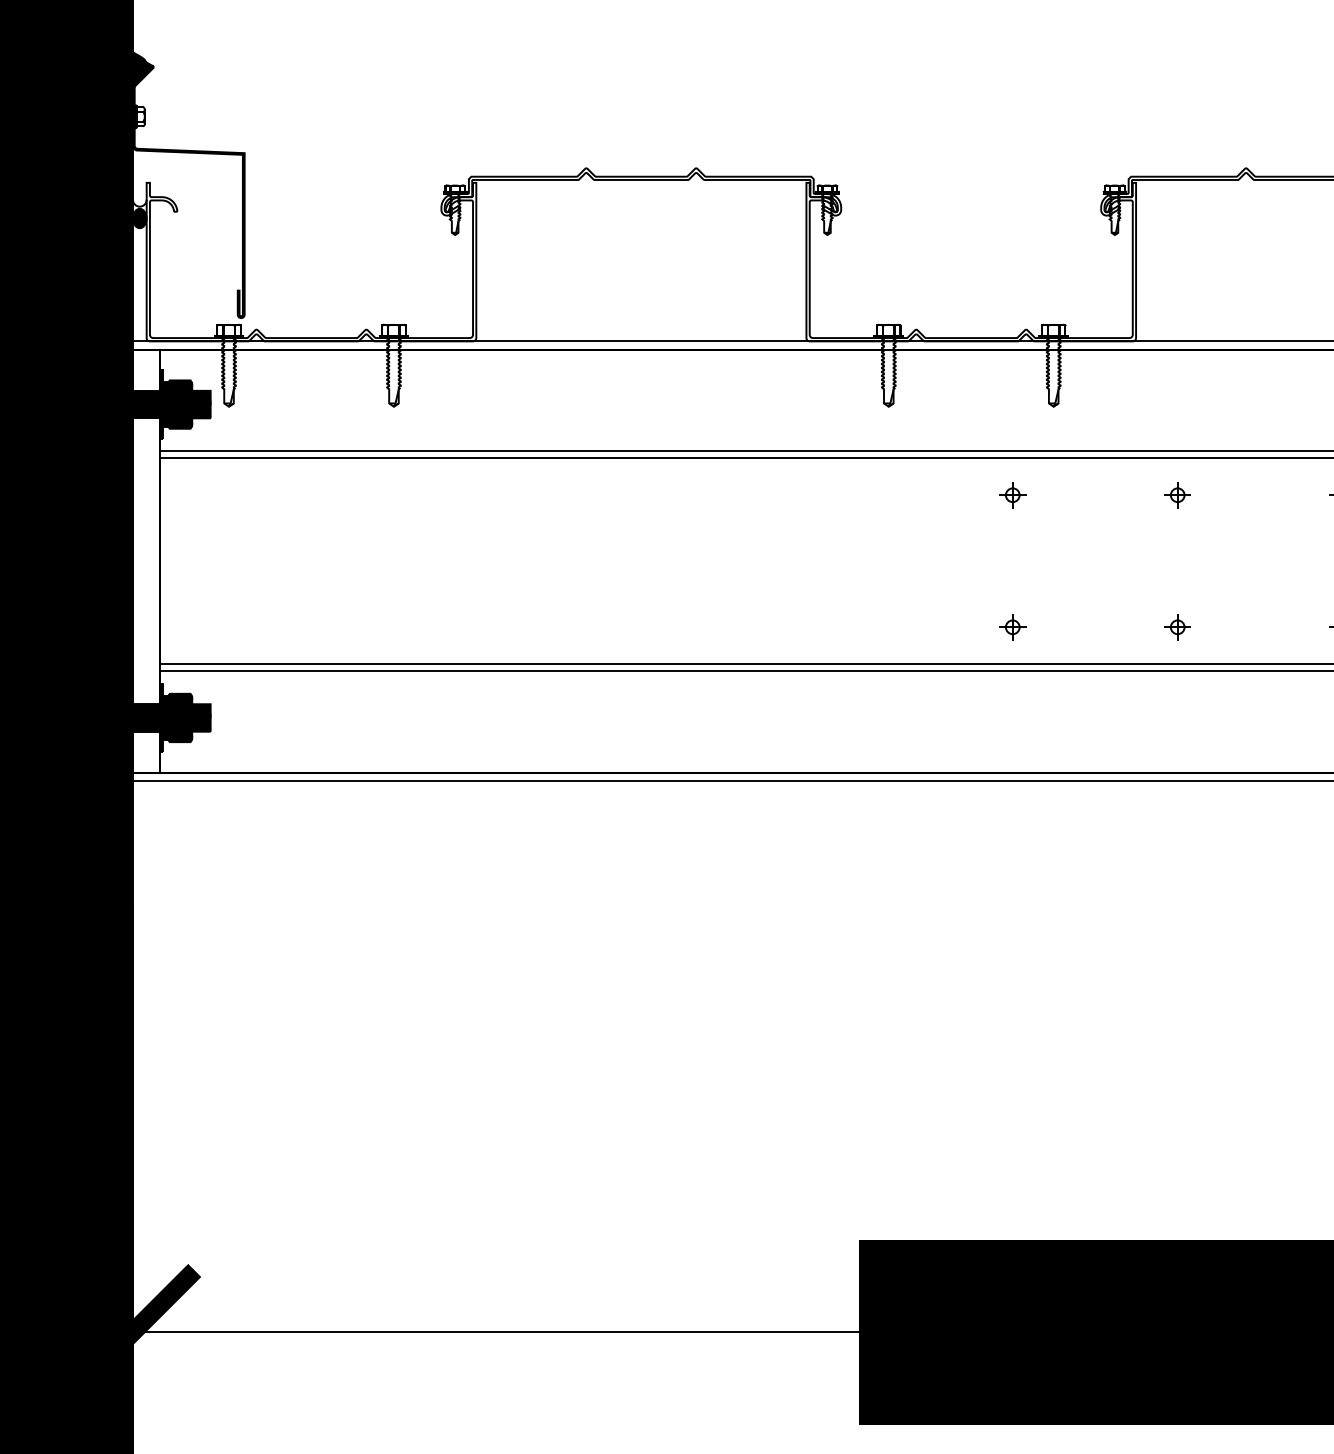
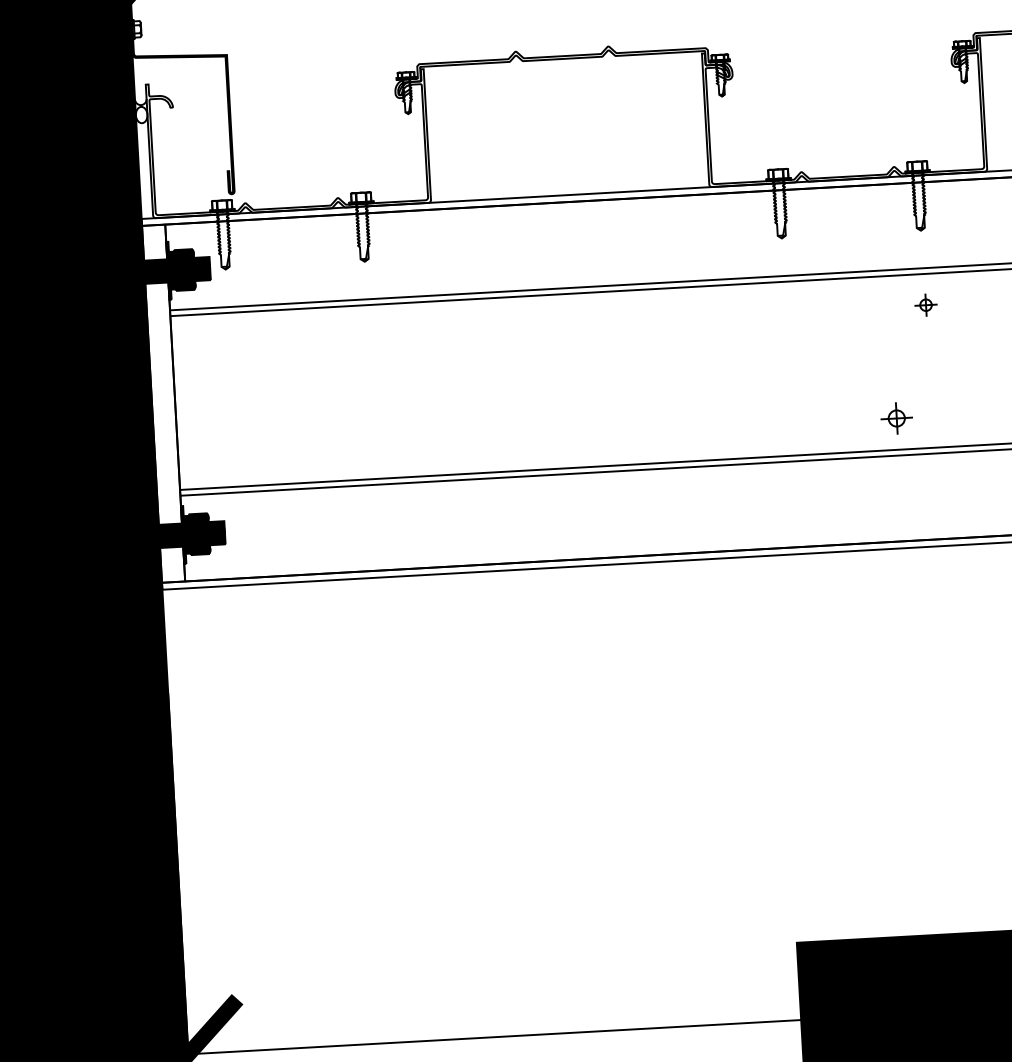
fill: (139, 218) -> (141, 115), removed
part: (1012, 495) -> (925, 305), moved
part: (1012, 627) -> (896, 418), size x1.4

